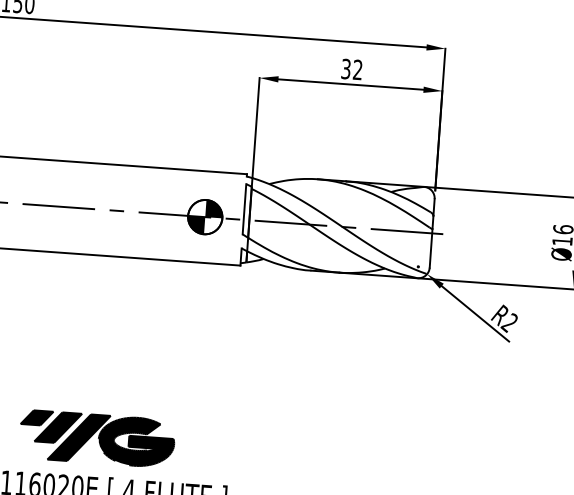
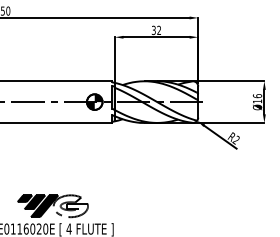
fill: (135, 442) -> (70, 206), removed

